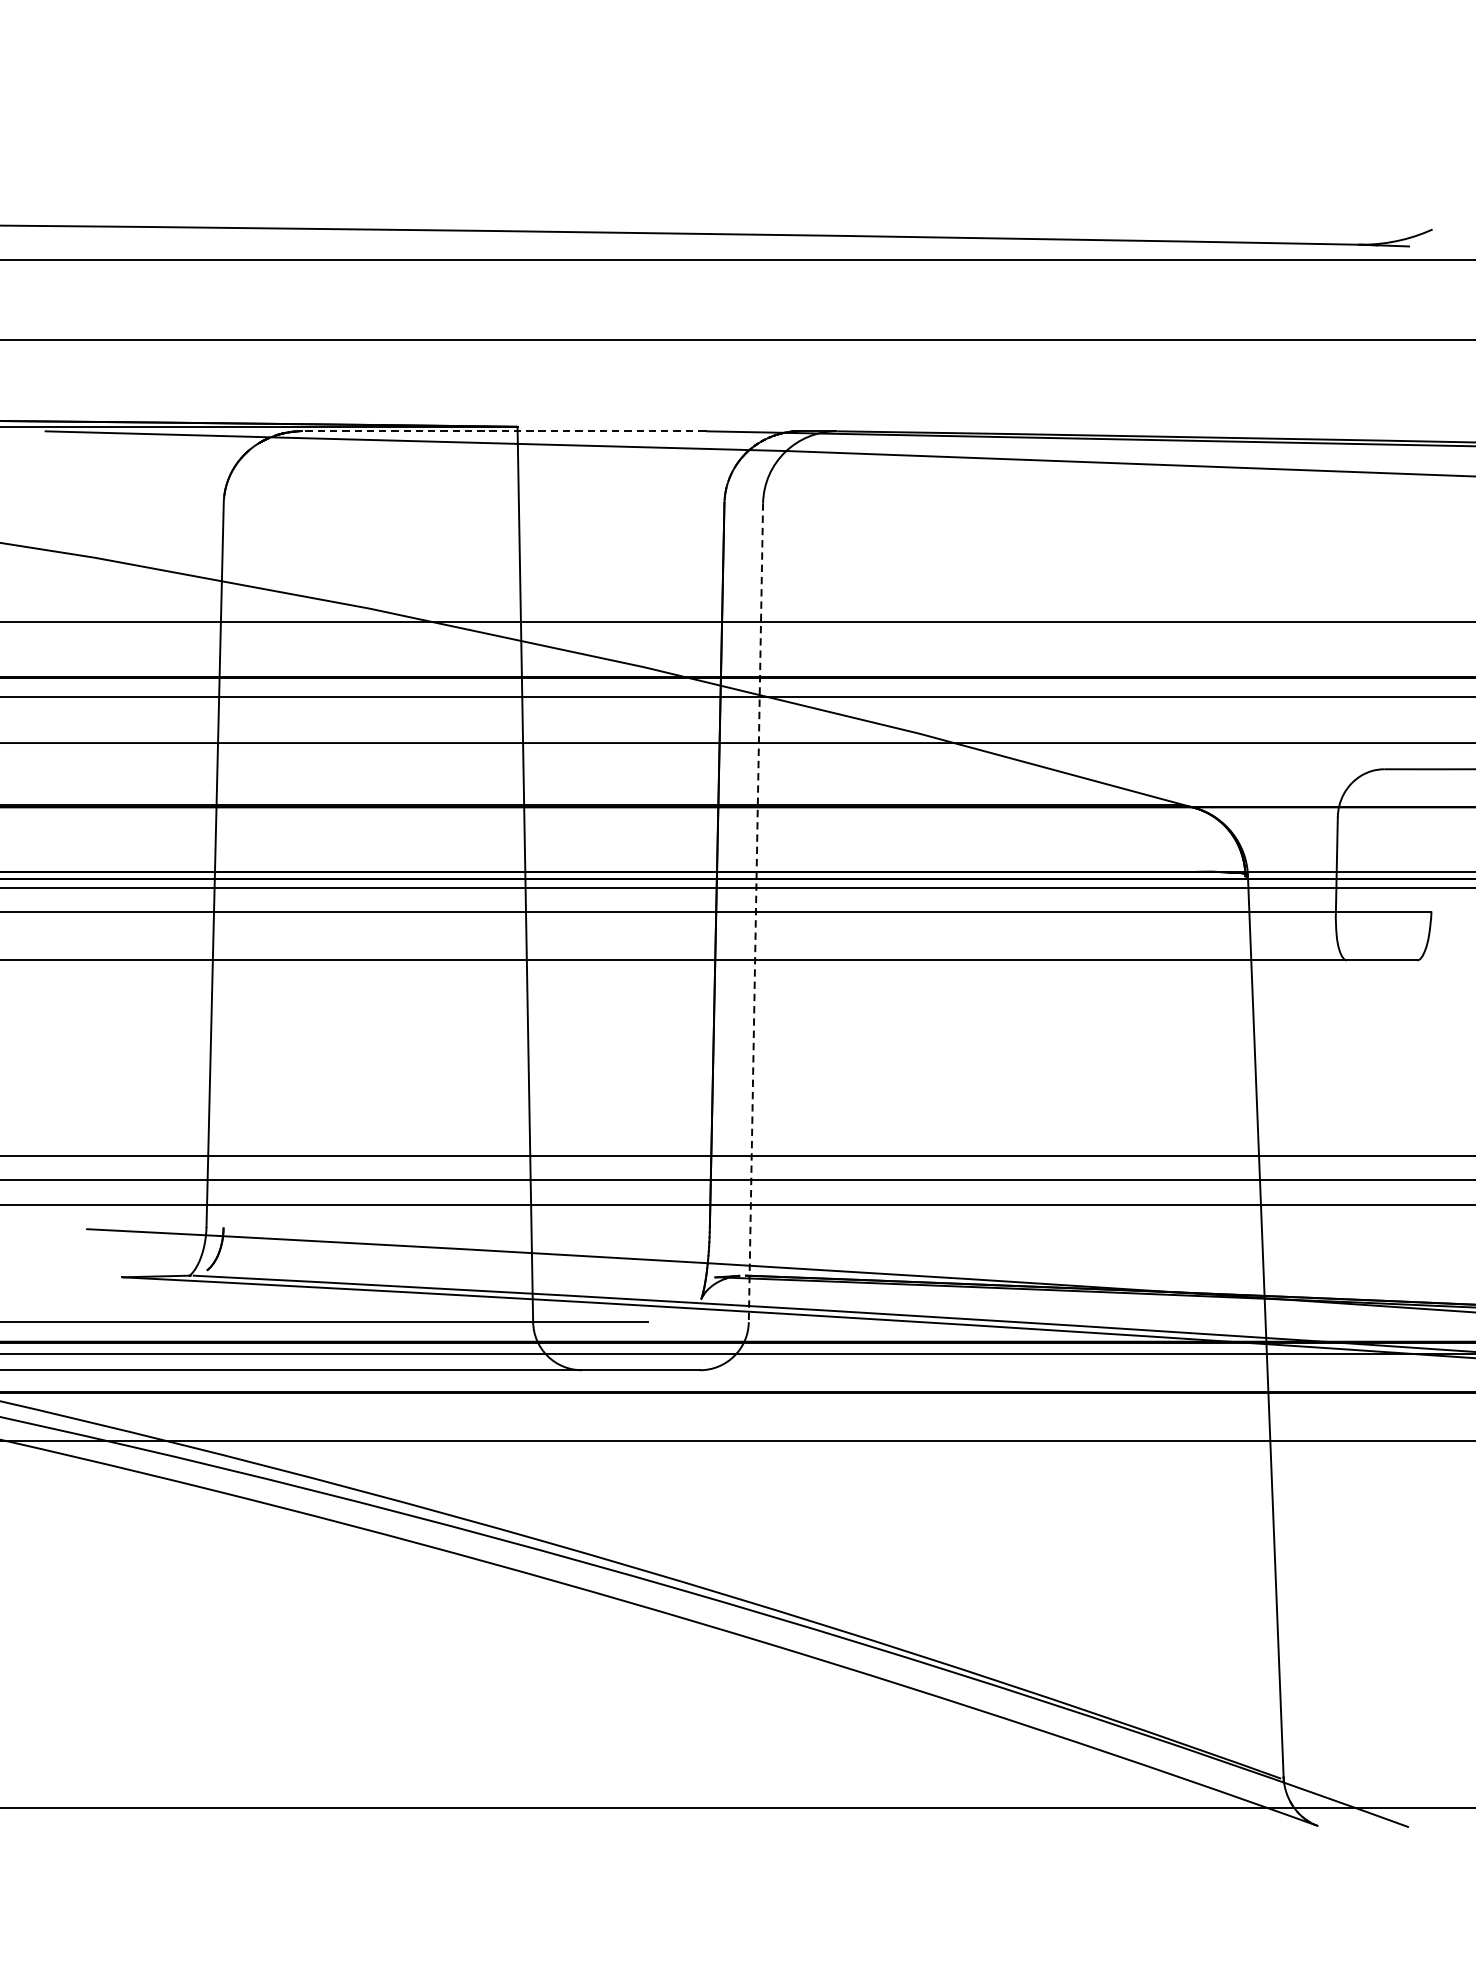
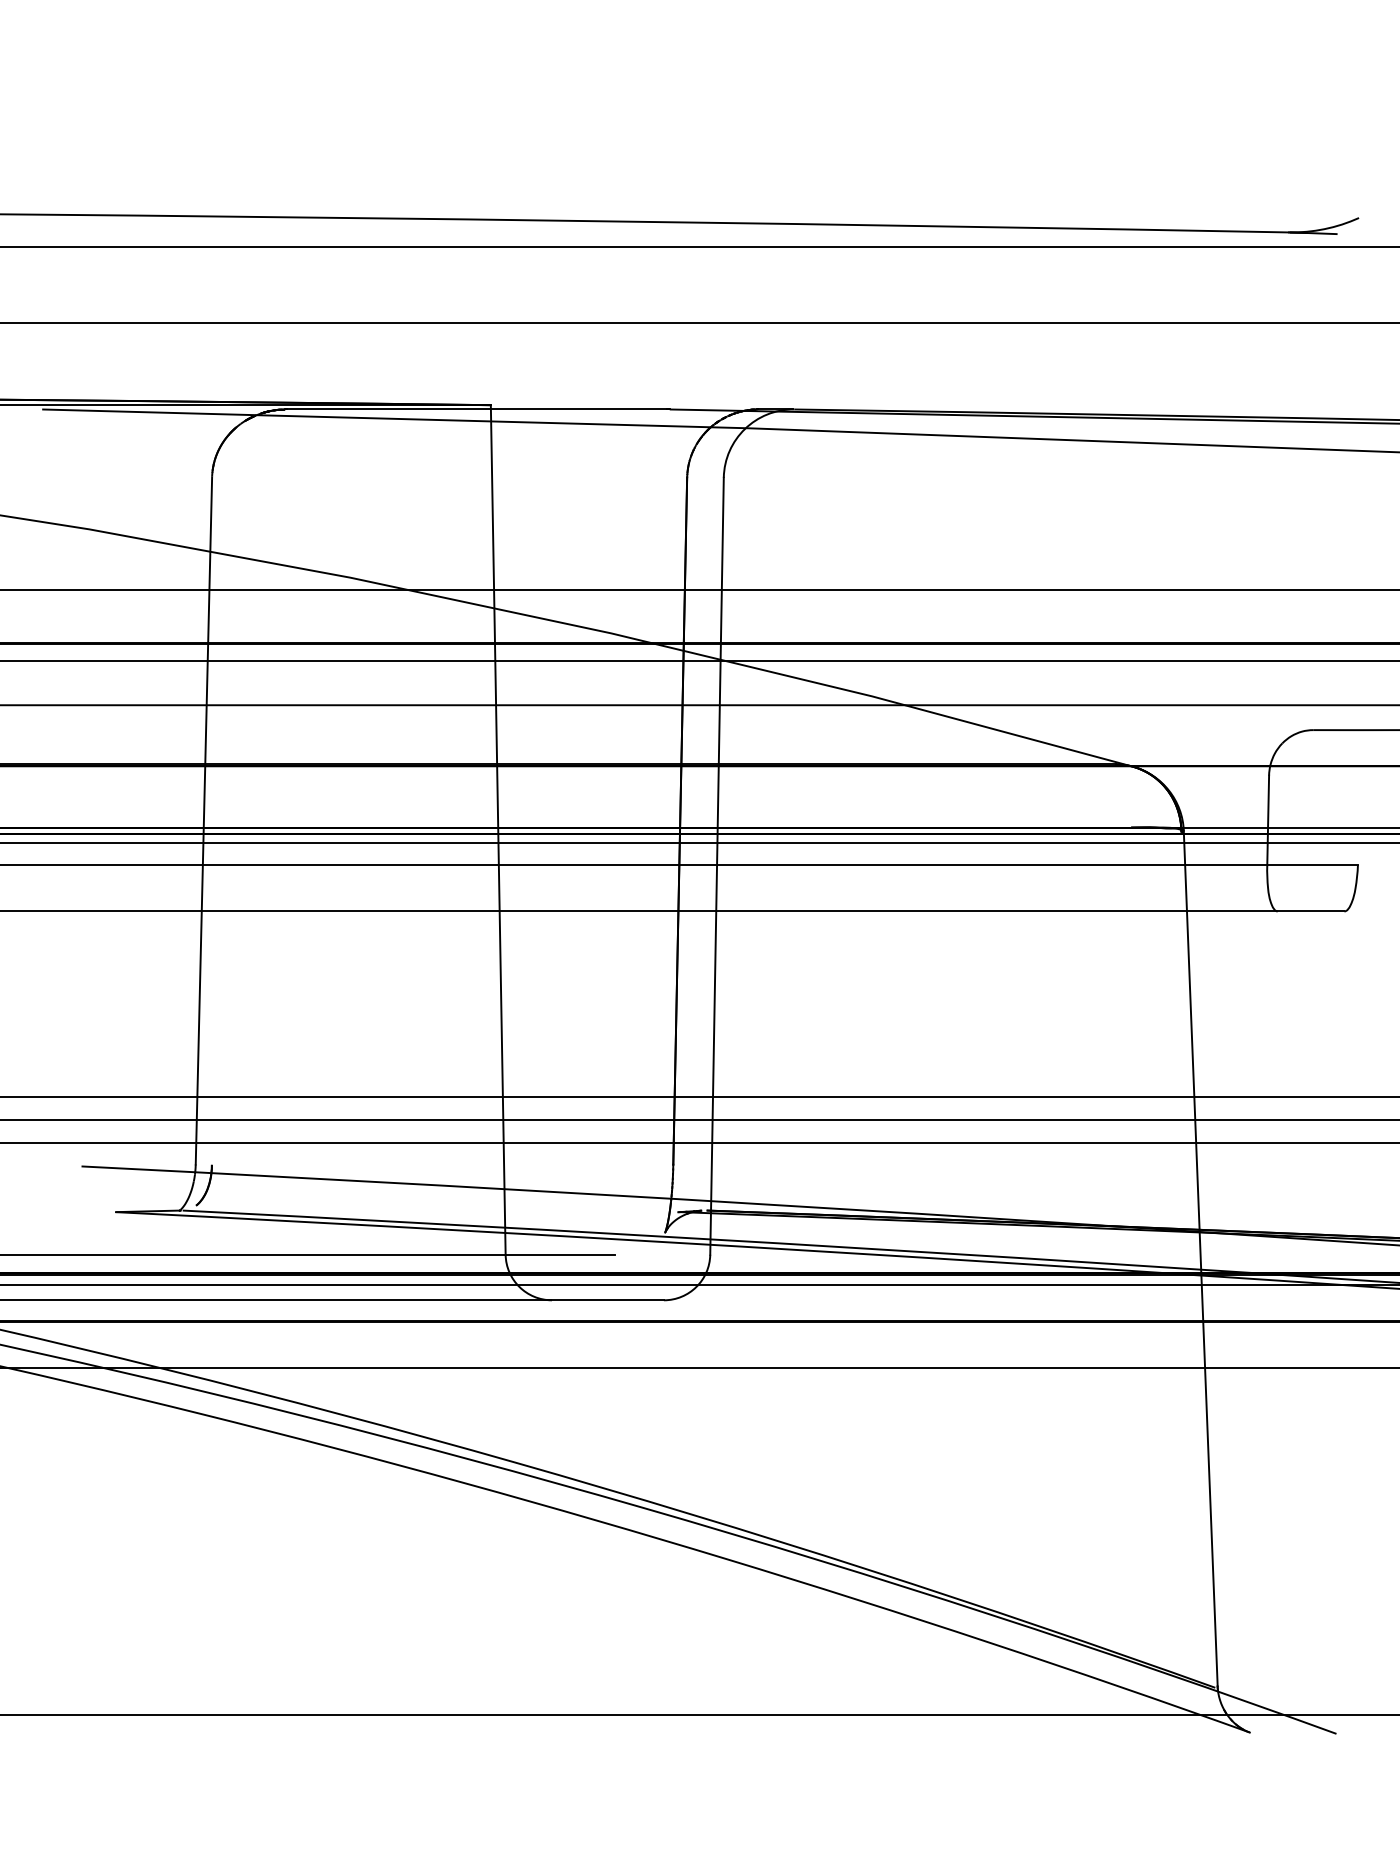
line: (503, 431) -> (477, 409), dashed -> solid
line: (756, 913) -> (717, 866), dashed -> solid

